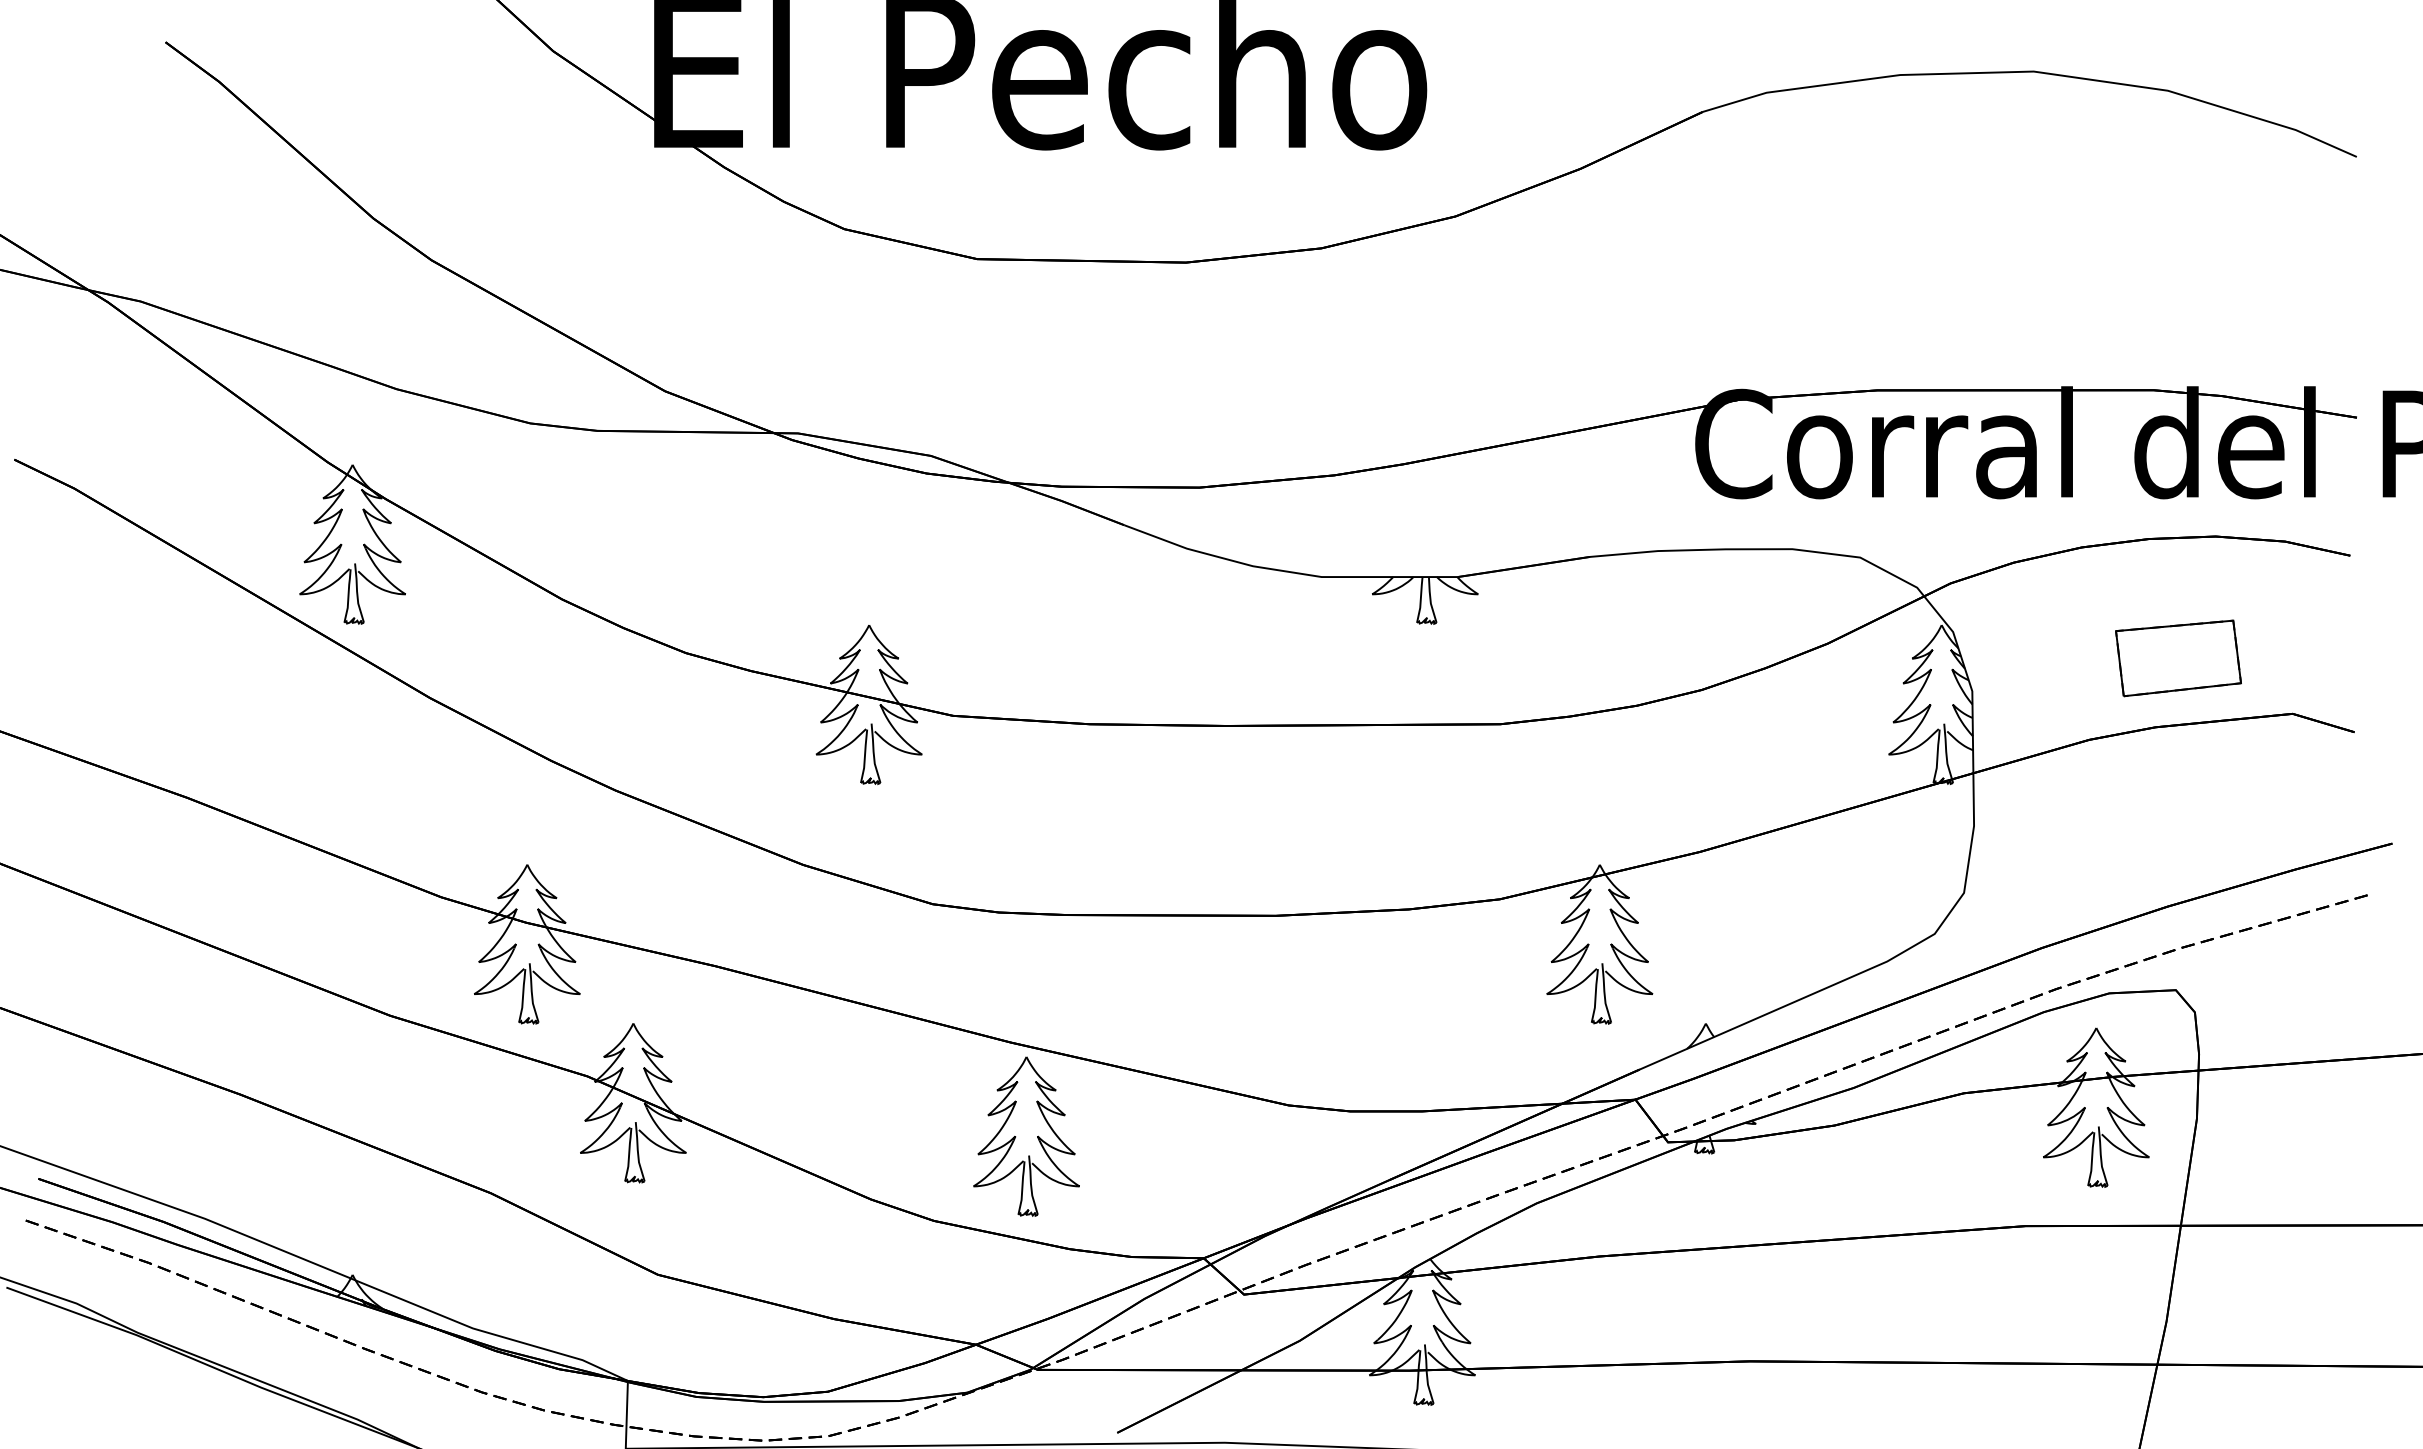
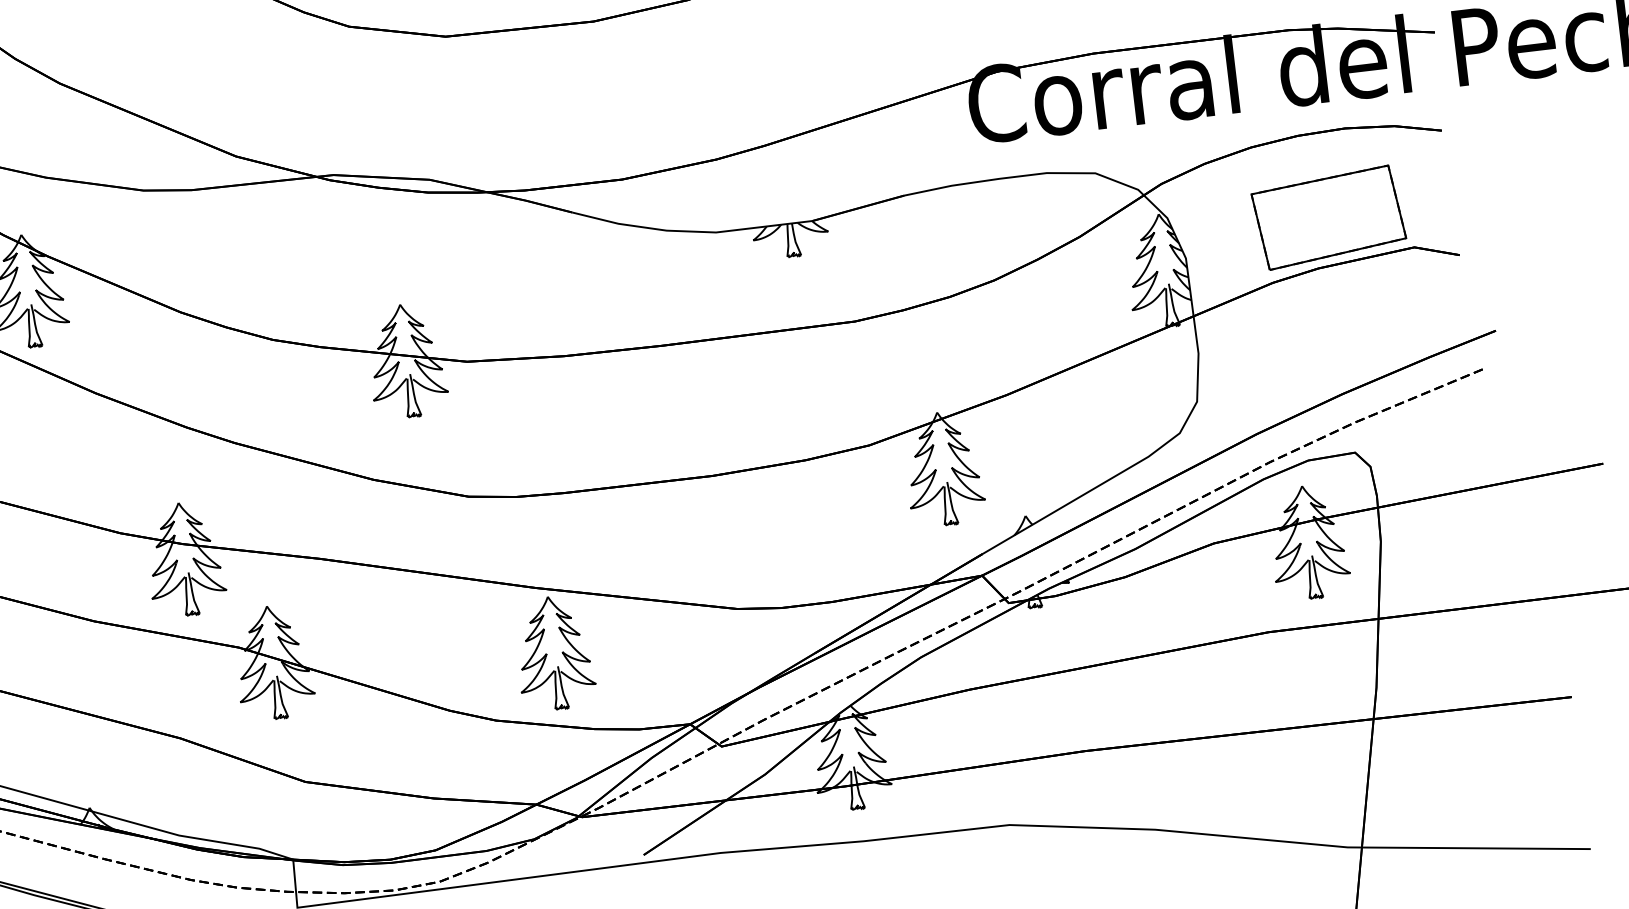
part: (2178, 658) -> (1329, 217), size x1.67

